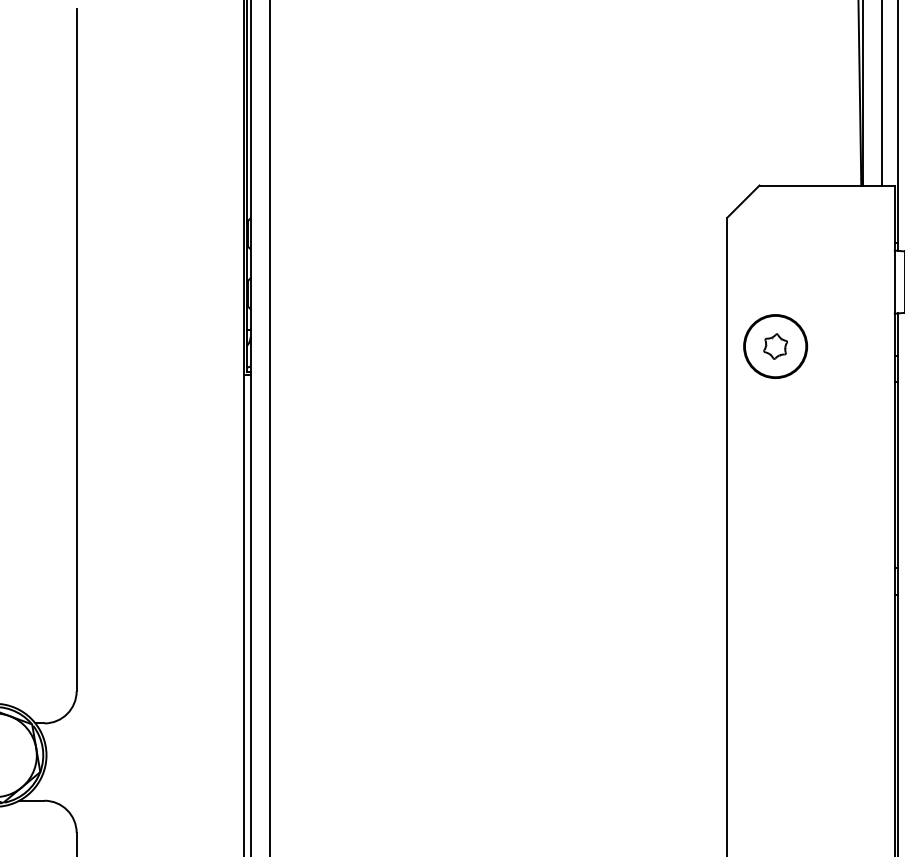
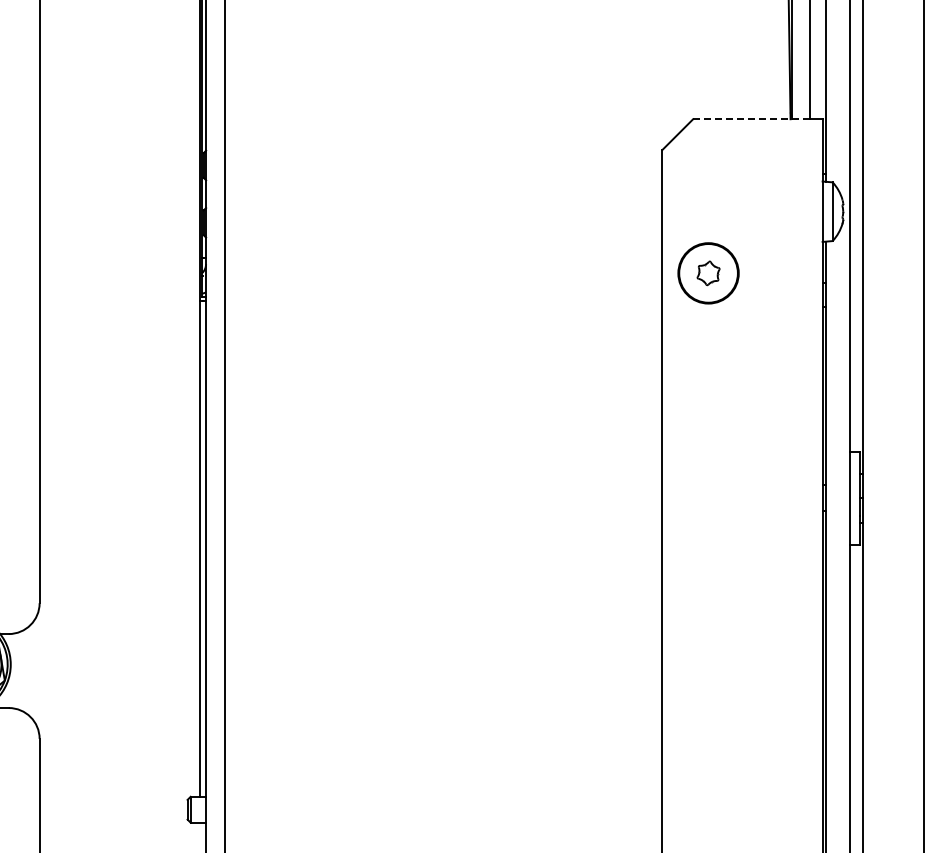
line: (820, 185) -> (751, 119), solid -> dashed

